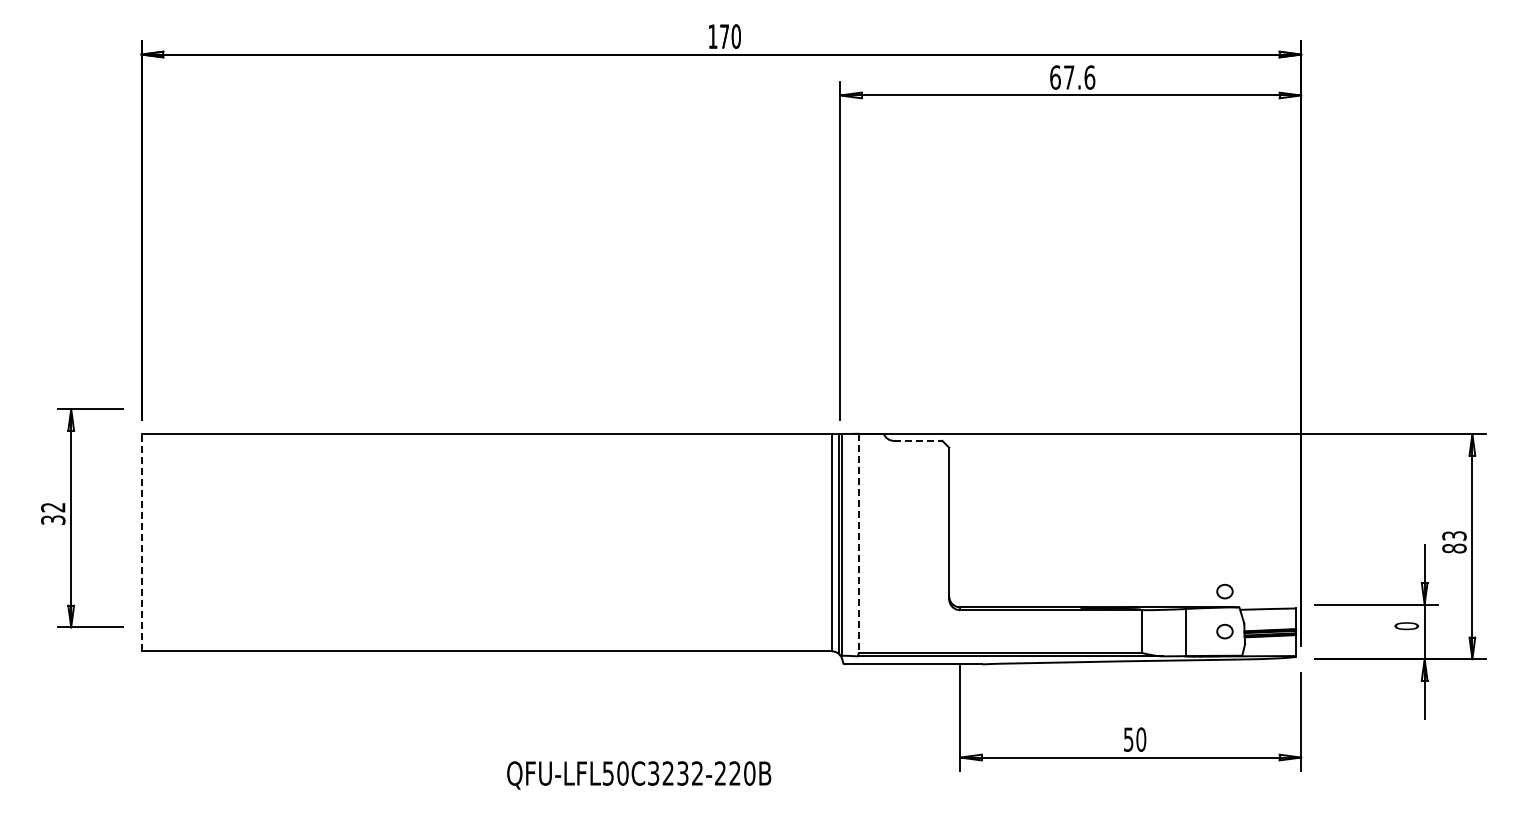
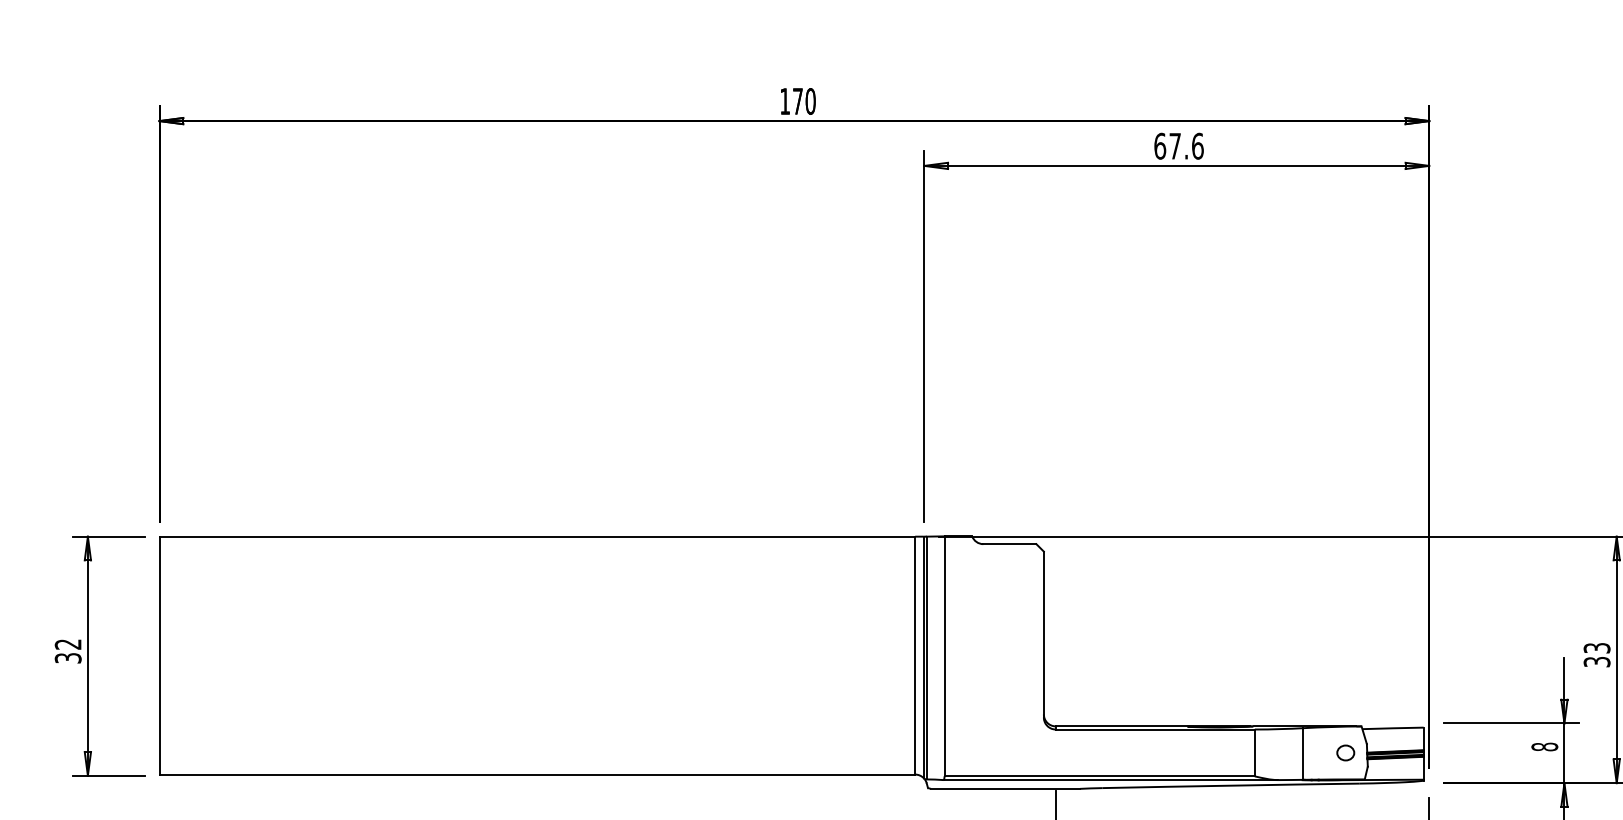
line: (918, 440) -> (1010, 543), dashed -> solid
part: (71, 518) -> (88, 656), moved
line: (141, 542) -> (159, 655), dashed -> solid
line: (858, 543) -> (944, 656), dashed -> solid
text: (1454, 548) -> (1597, 661), 83 -> 33
part: (1224, 591) -> (1345, 709), removed
text: (1406, 626) -> (1544, 747), 0 -> 8

